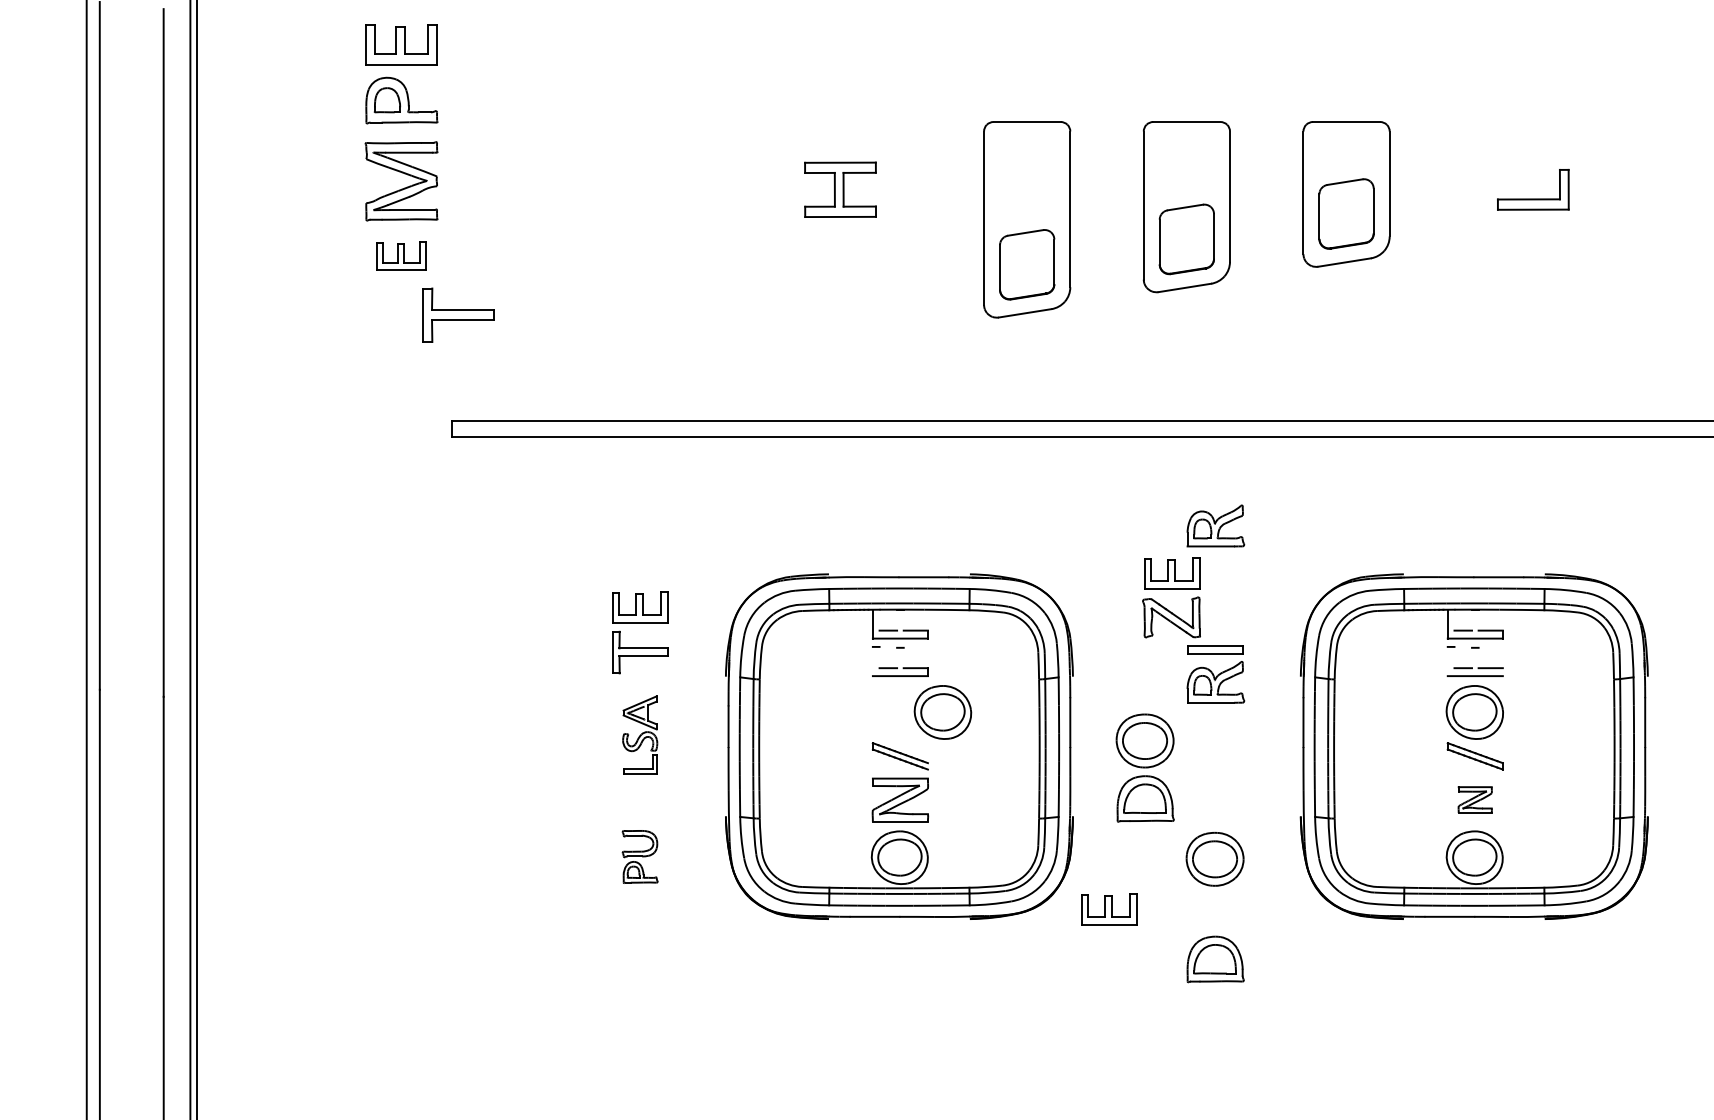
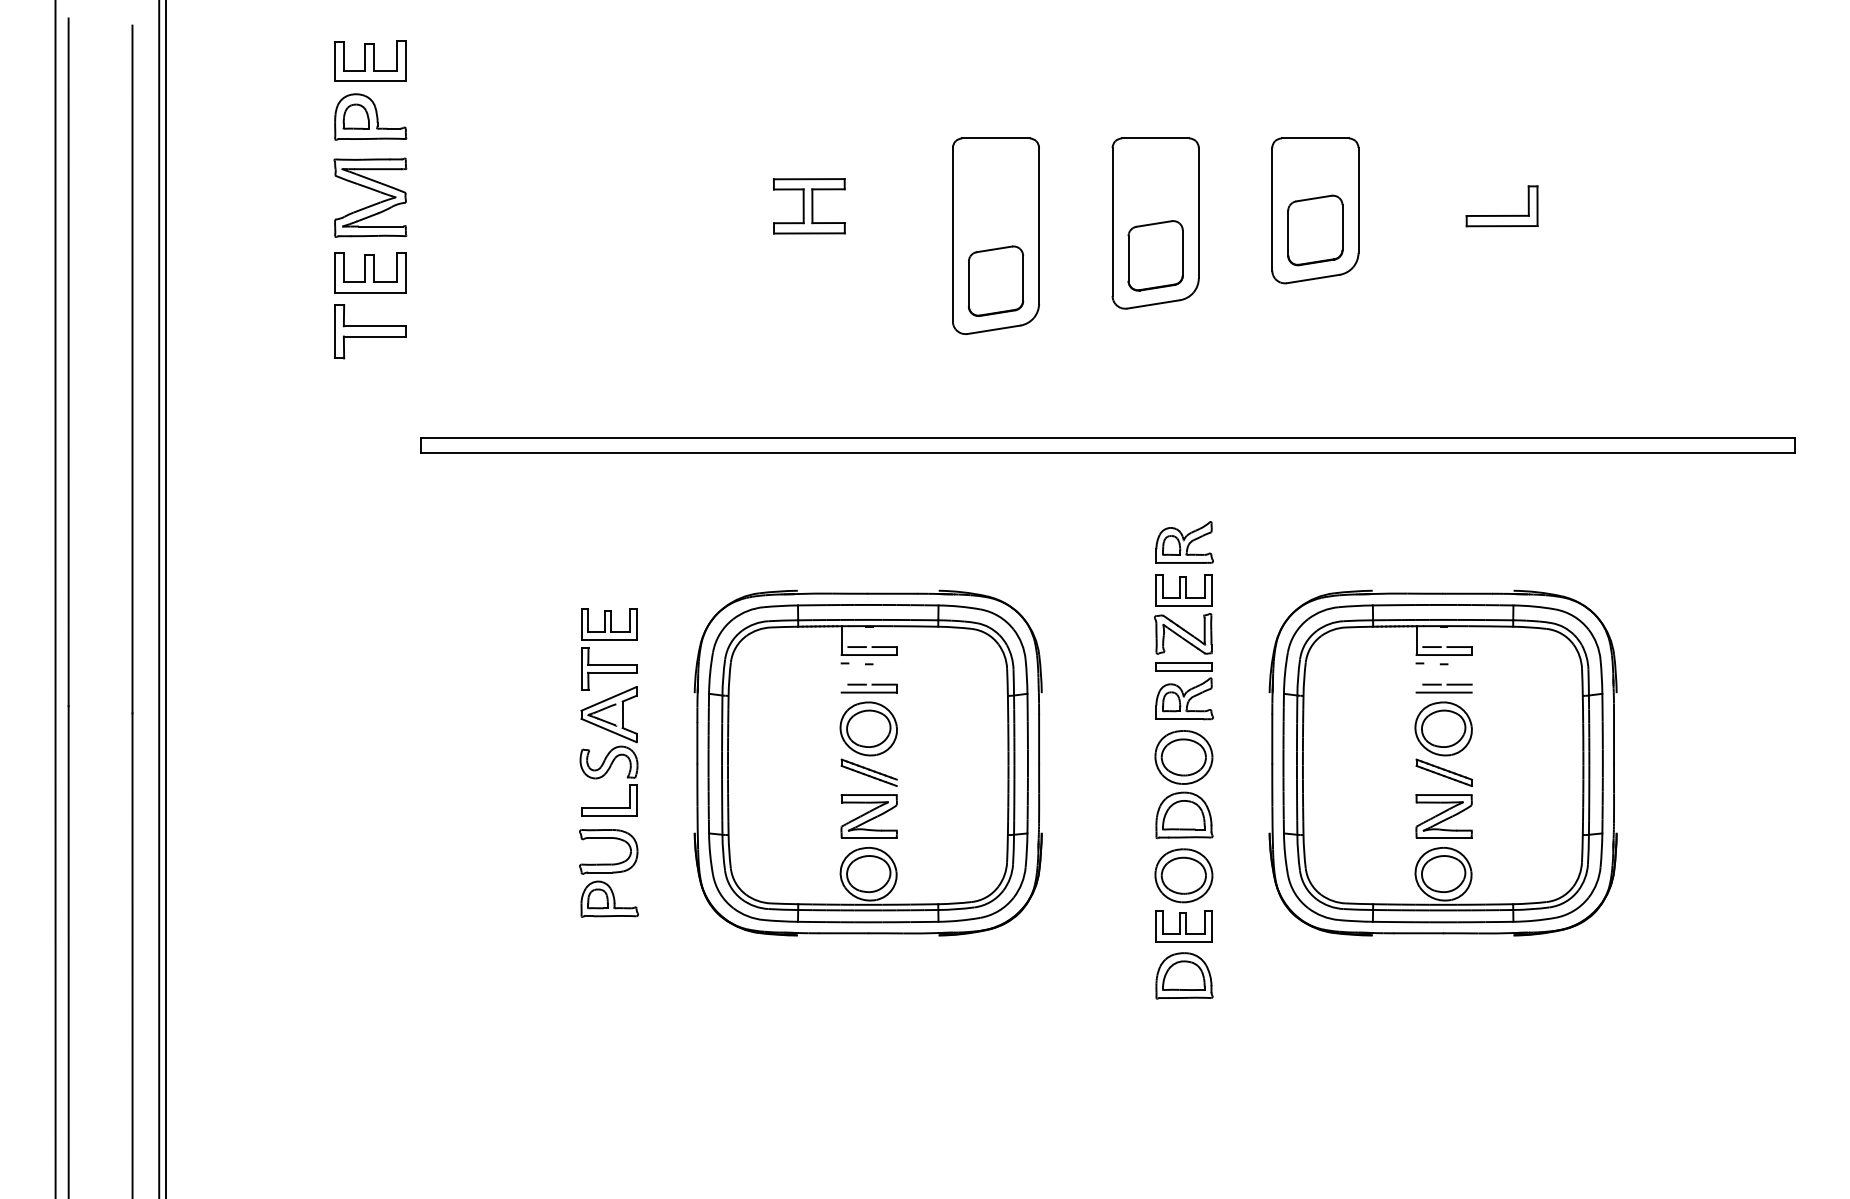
part: (401, 256) -> (370, 272), size x1.43
part: (458, 315) -> (370, 331), moved
part: (1171, 590) -> (1183, 606), moved
part: (942, 712) -> (868, 728), moved
part: (639, 735) -> (608, 751), size x1.67
part: (1144, 768) -> (1183, 784), moved
part: (1474, 800) -> (1443, 816), size x1.67
part: (639, 857) -> (608, 873), size x1.67
part: (1108, 910) -> (1183, 926), moved

